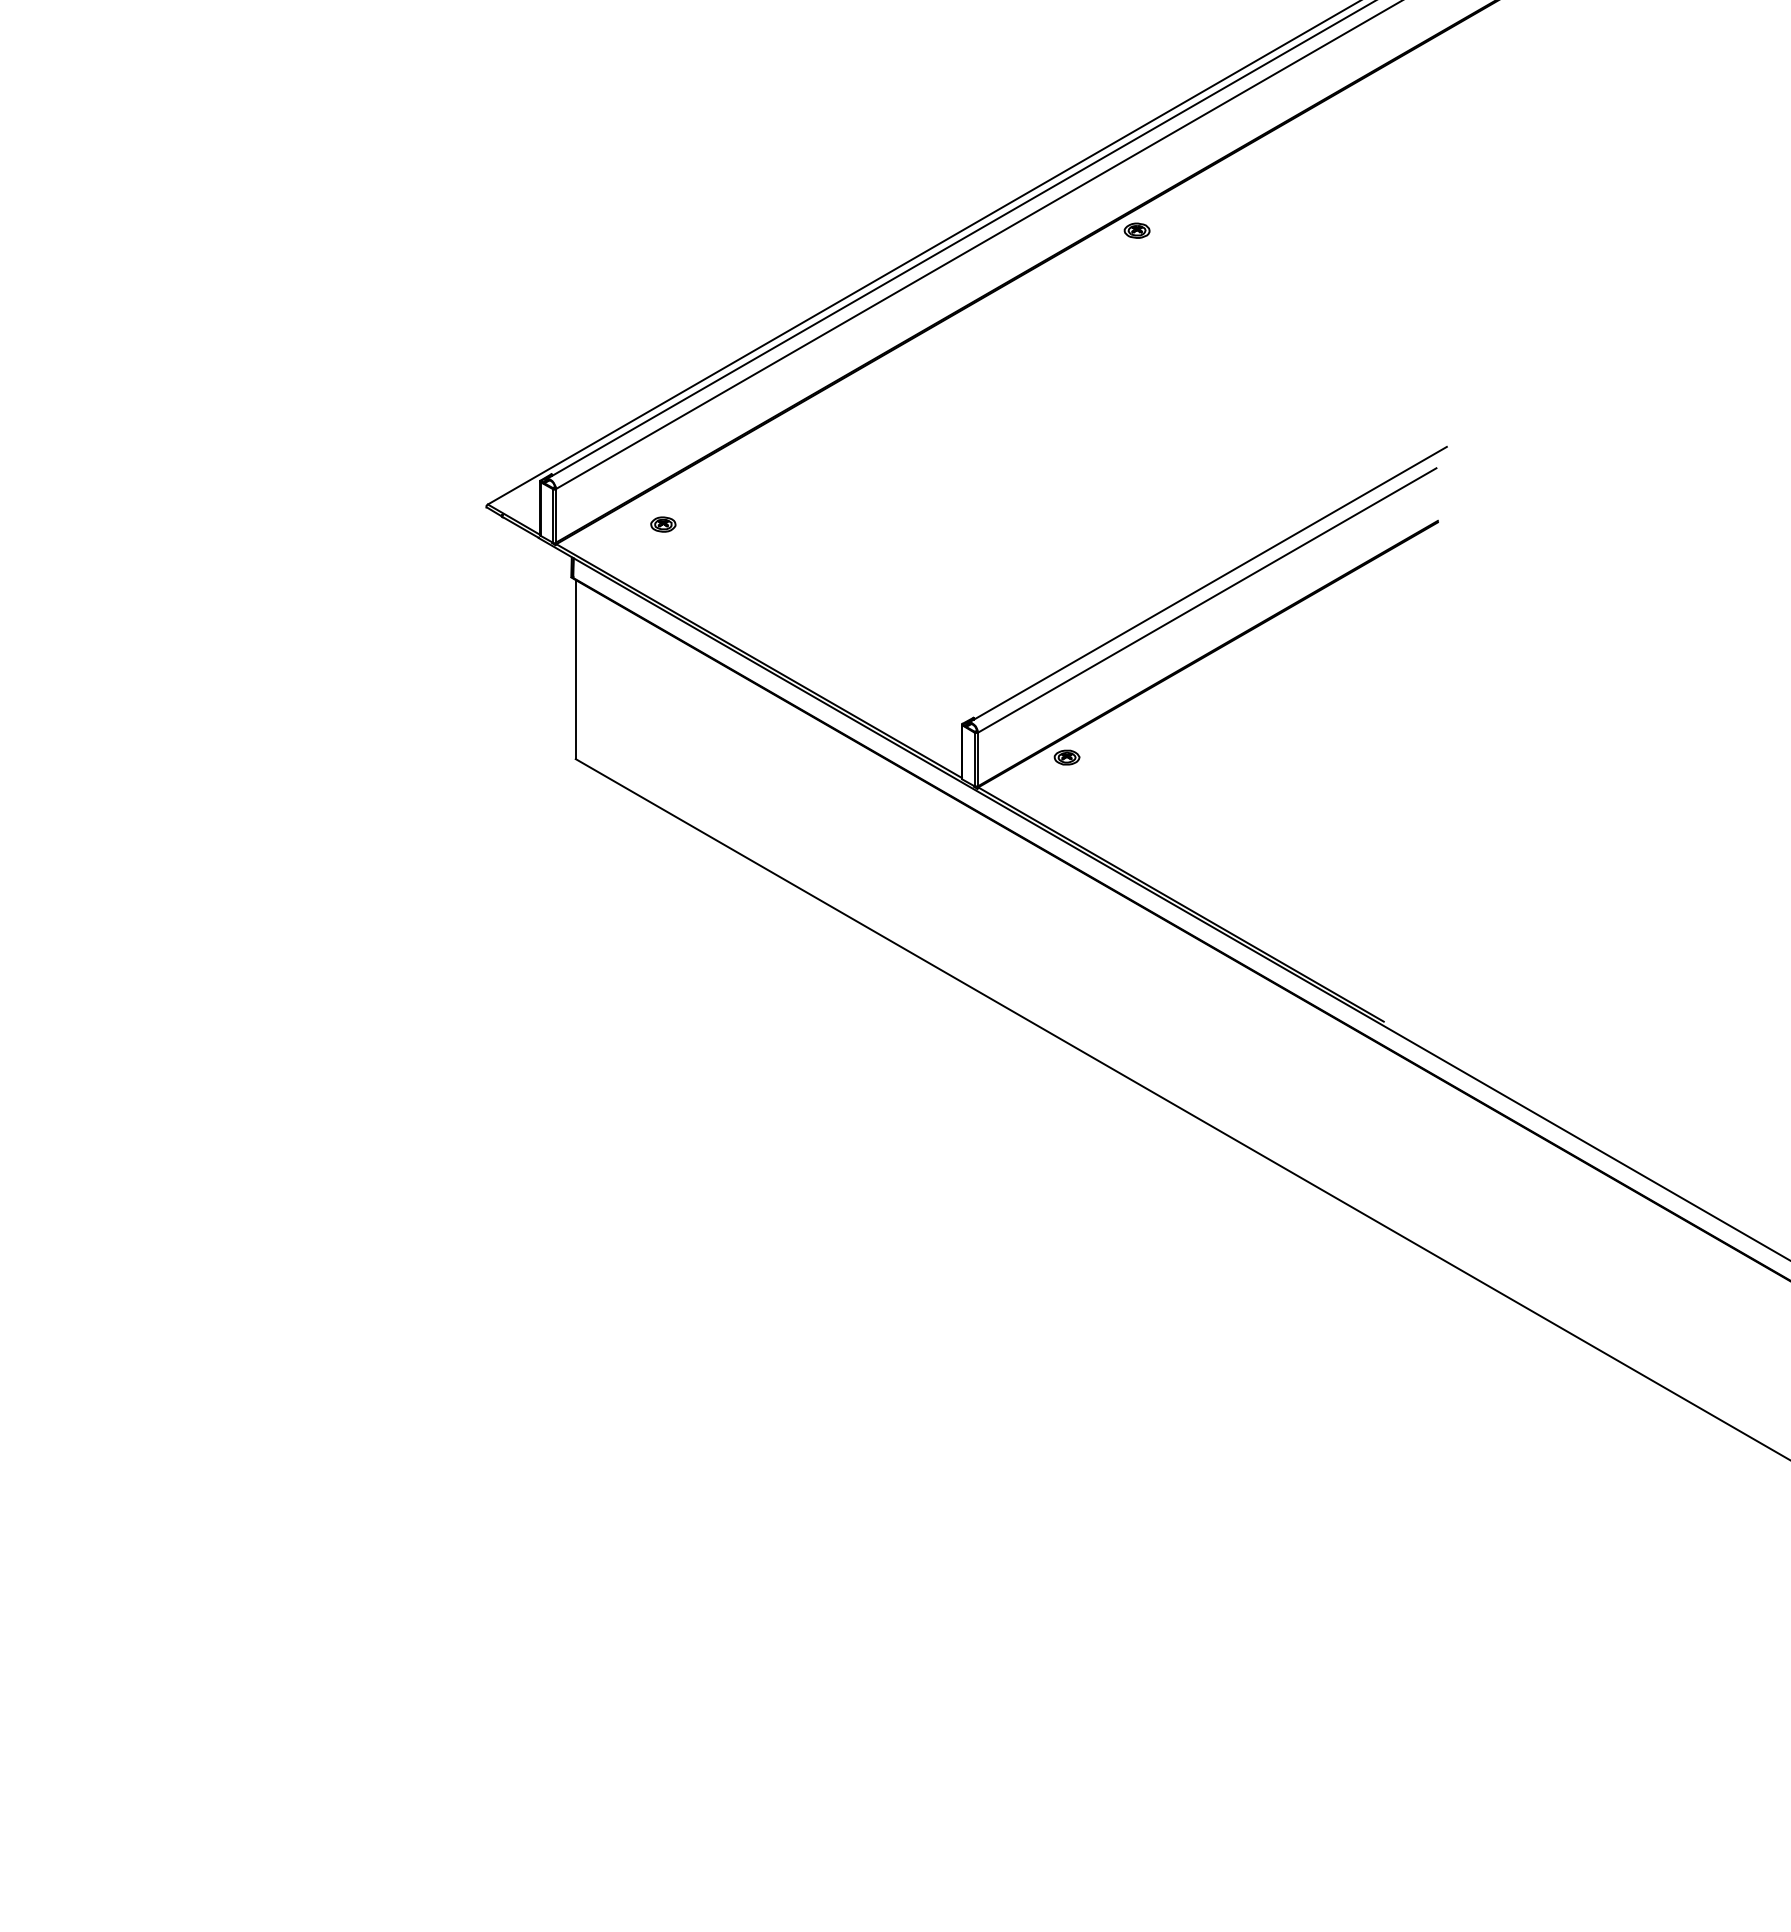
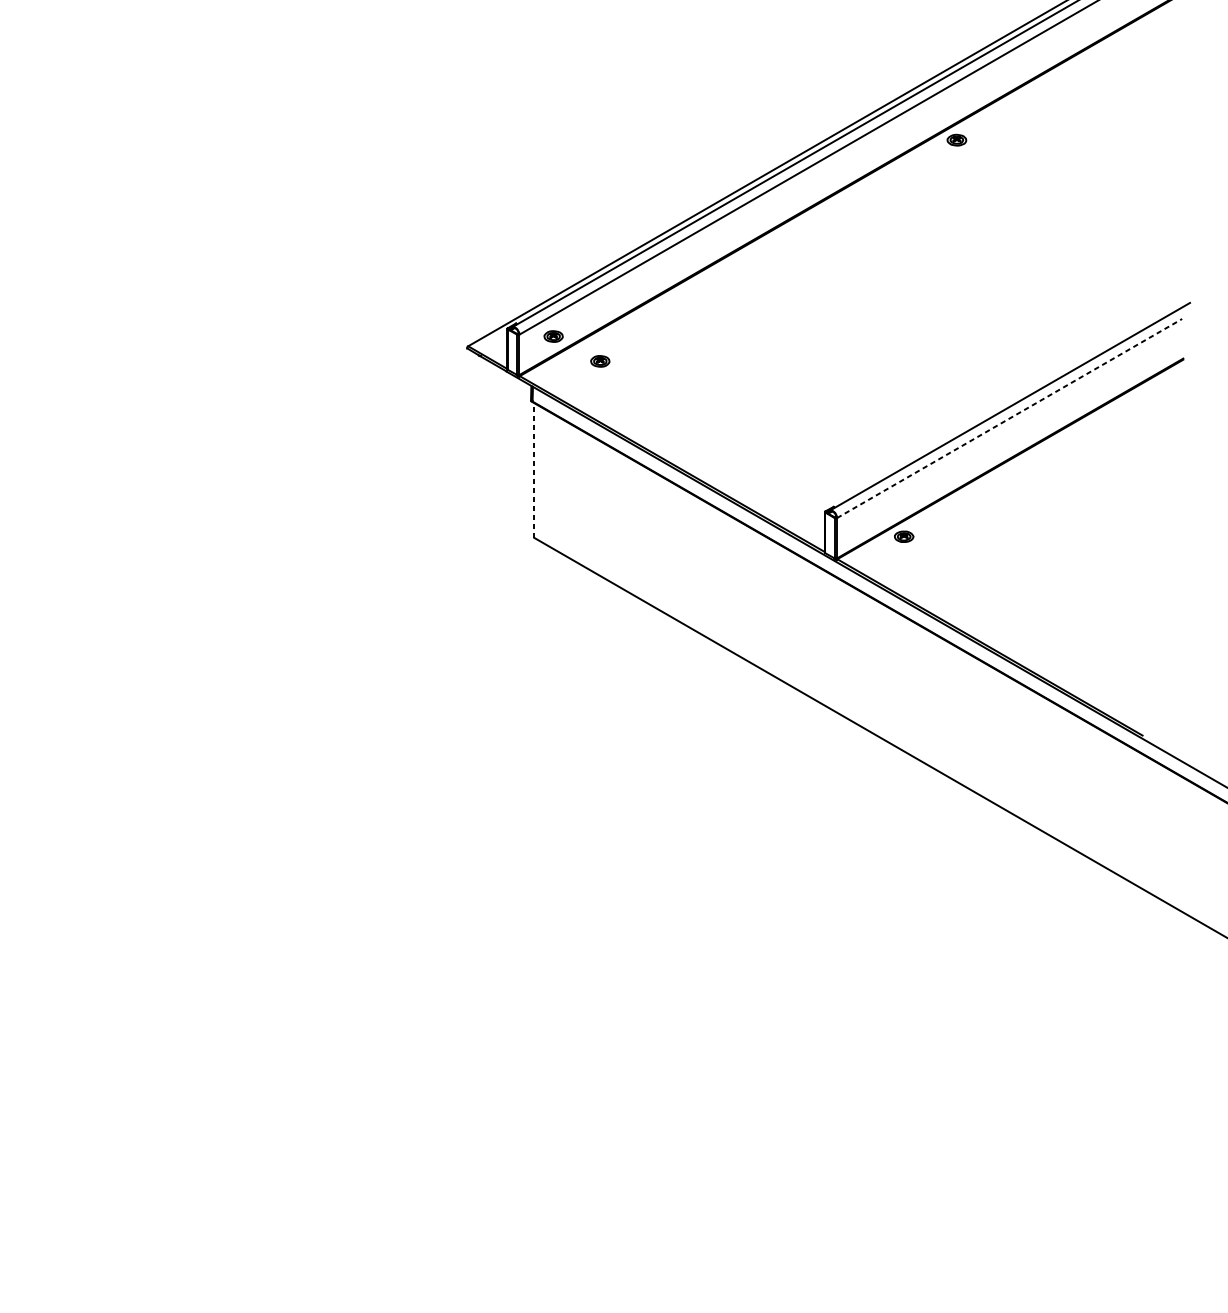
part: (601, 491) -> (553, 336), added
line: (1207, 600) -> (1009, 418), solid -> dashed
line: (575, 669) -> (534, 470), solid -> dashed

